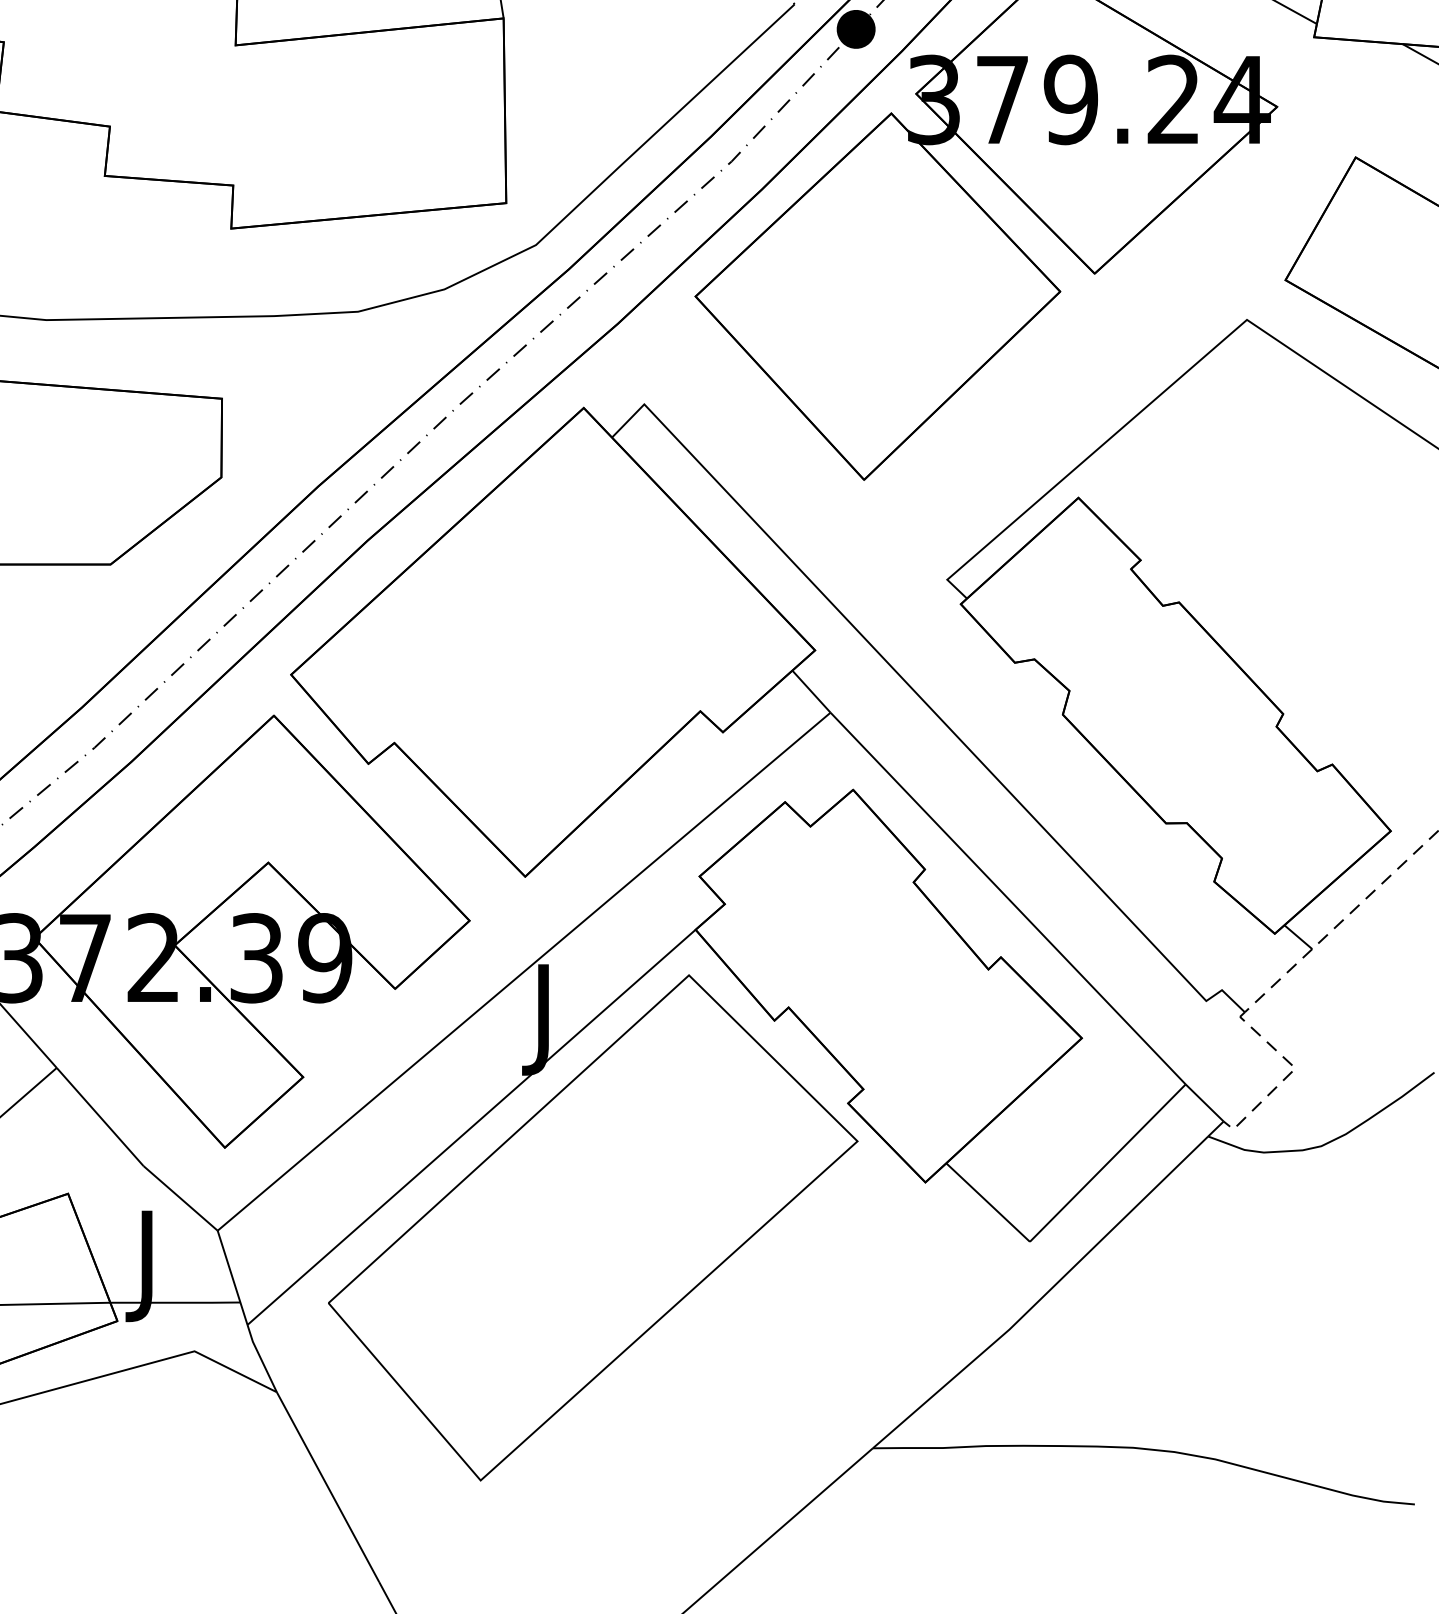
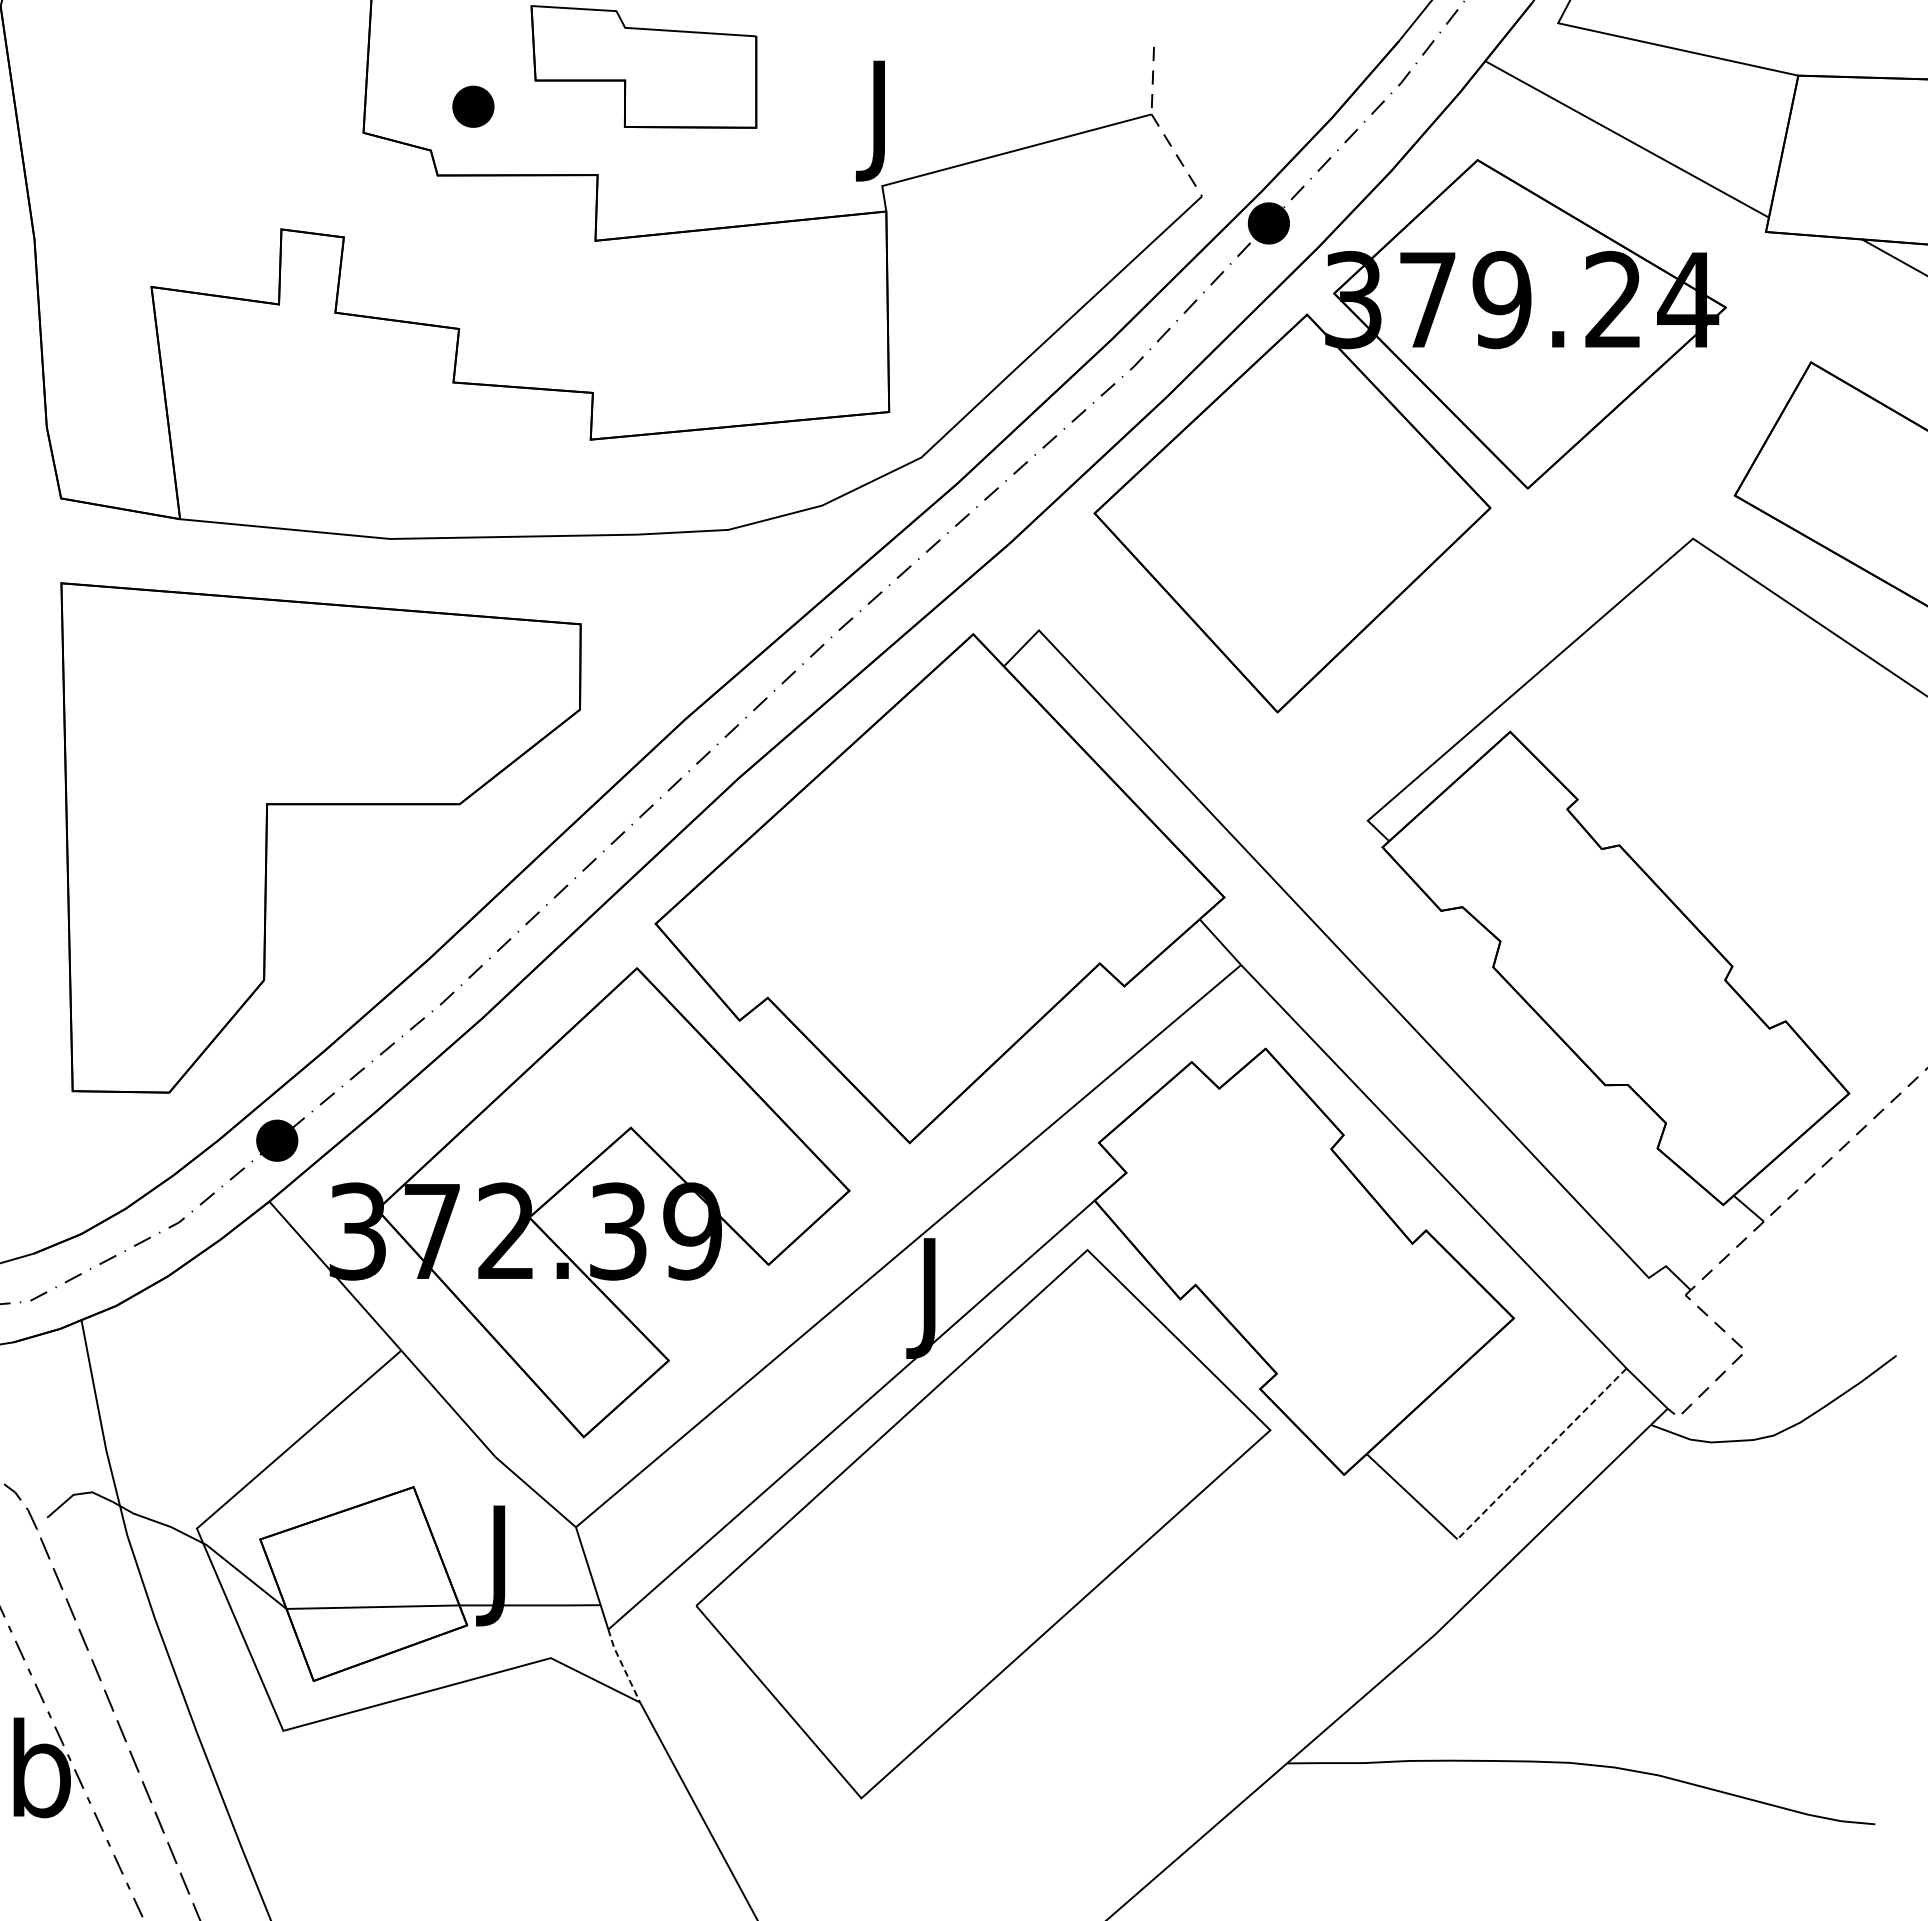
line: (1107, 1163) -> (1541, 1454), solid -> dashed
line: (260, 1358) -> (622, 1665), solid -> dashed

